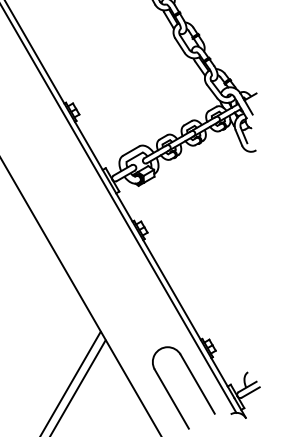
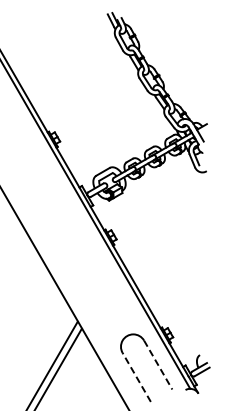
line: (198, 384) -> (158, 365), solid -> dashed
line: (171, 399) -> (136, 377), solid -> dashed

